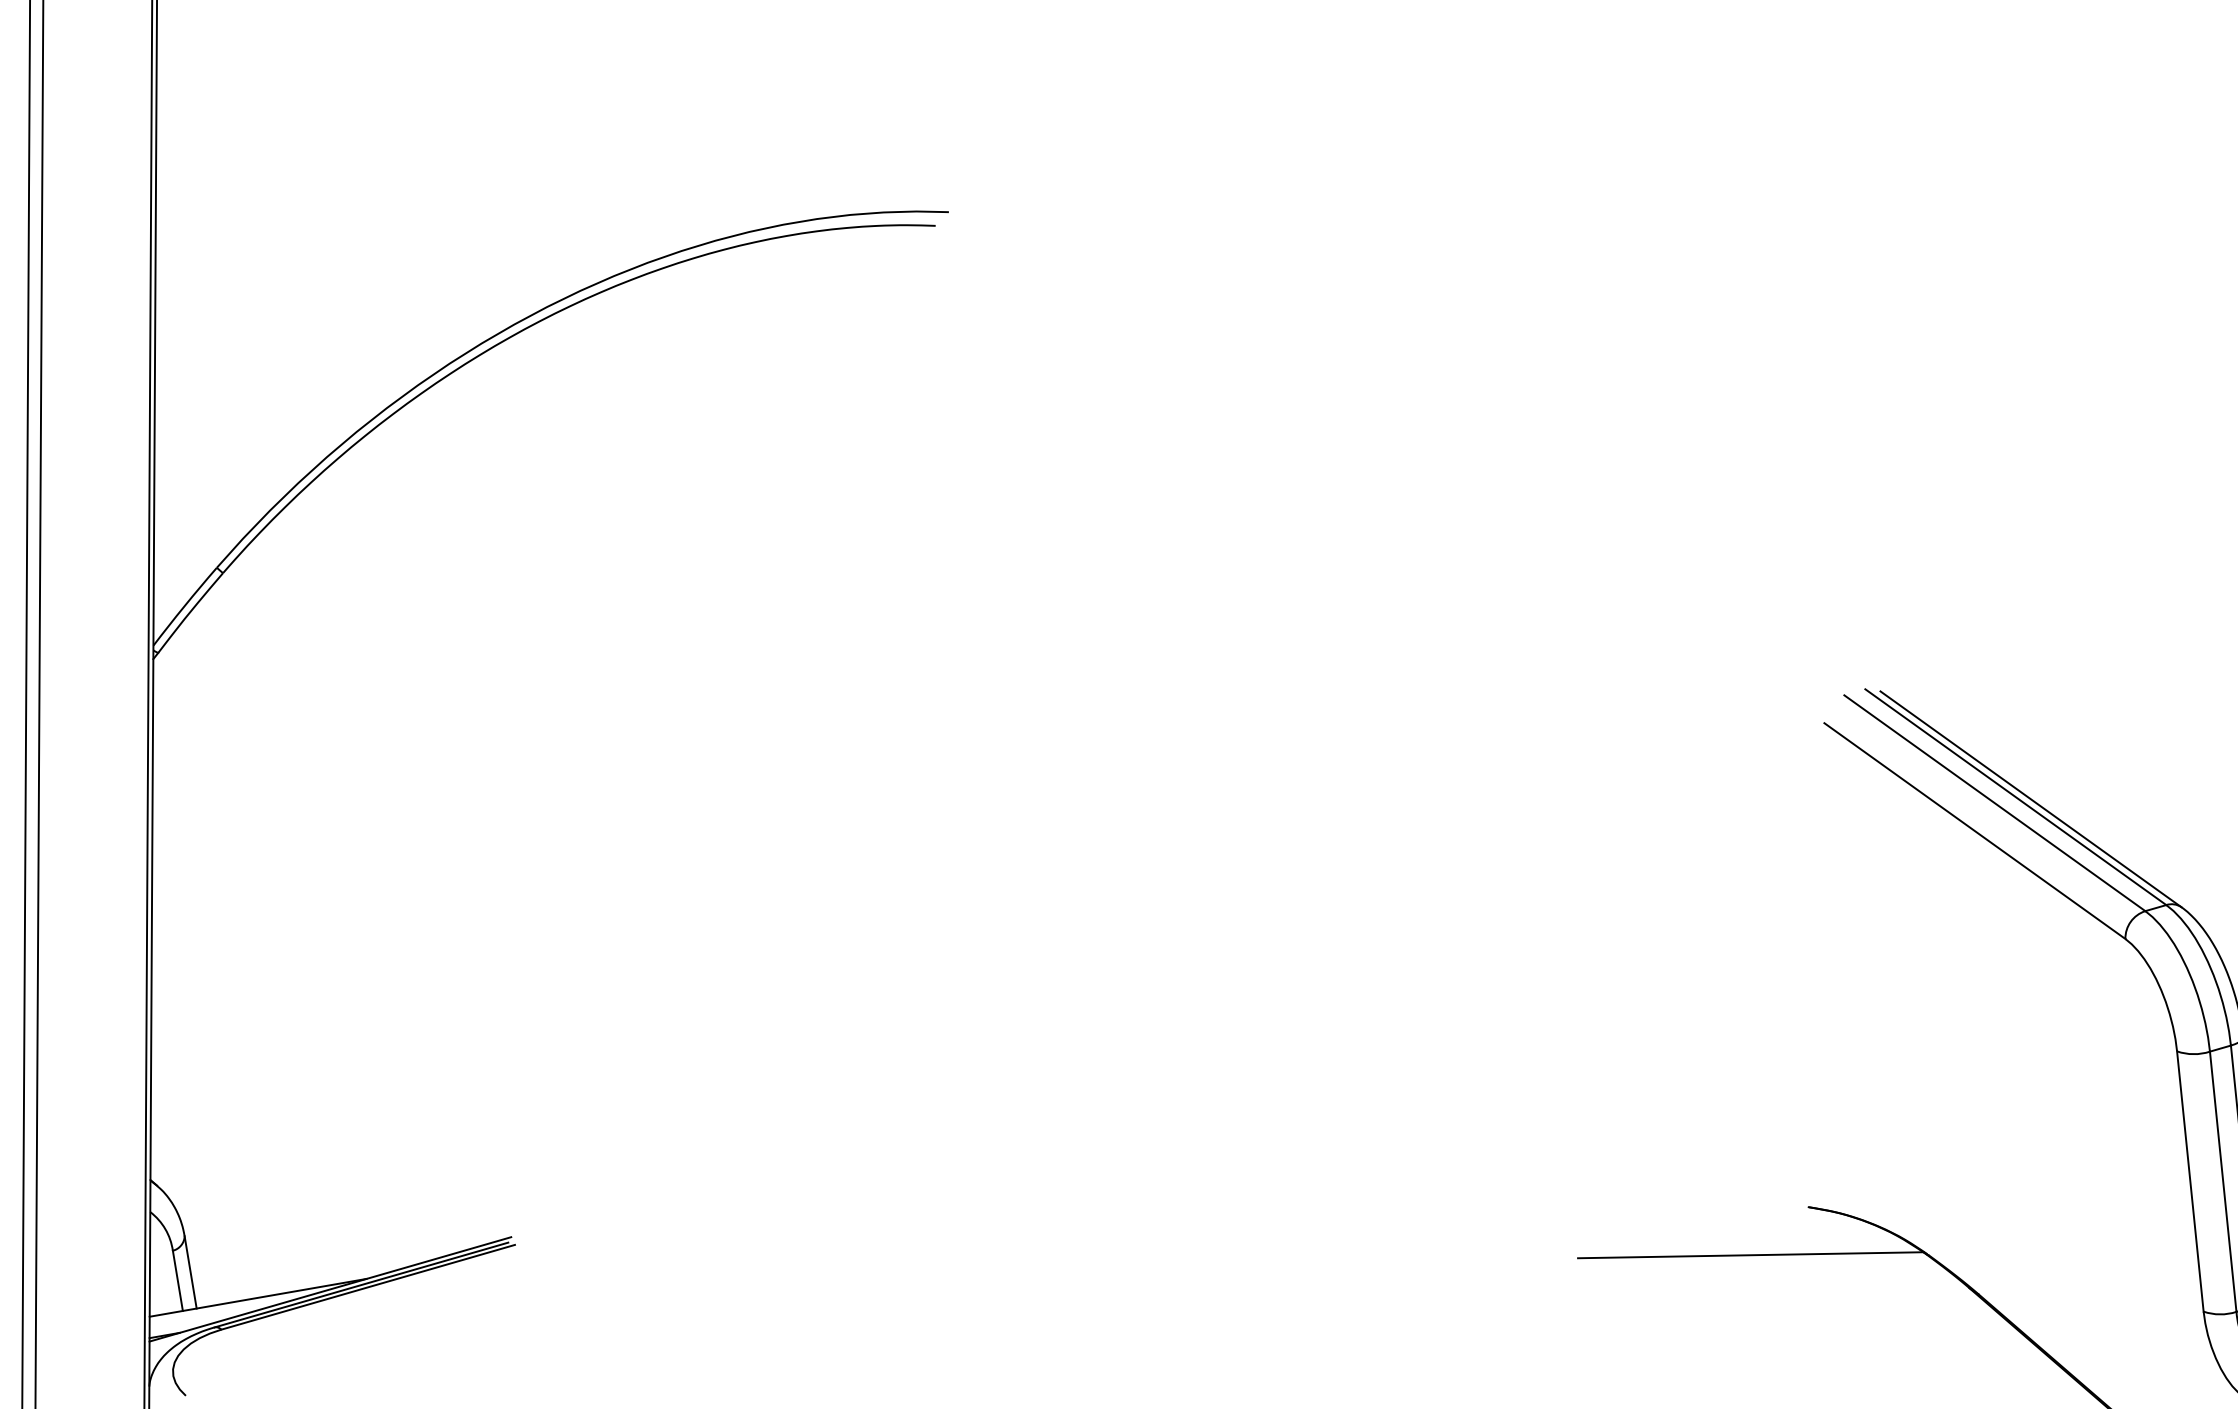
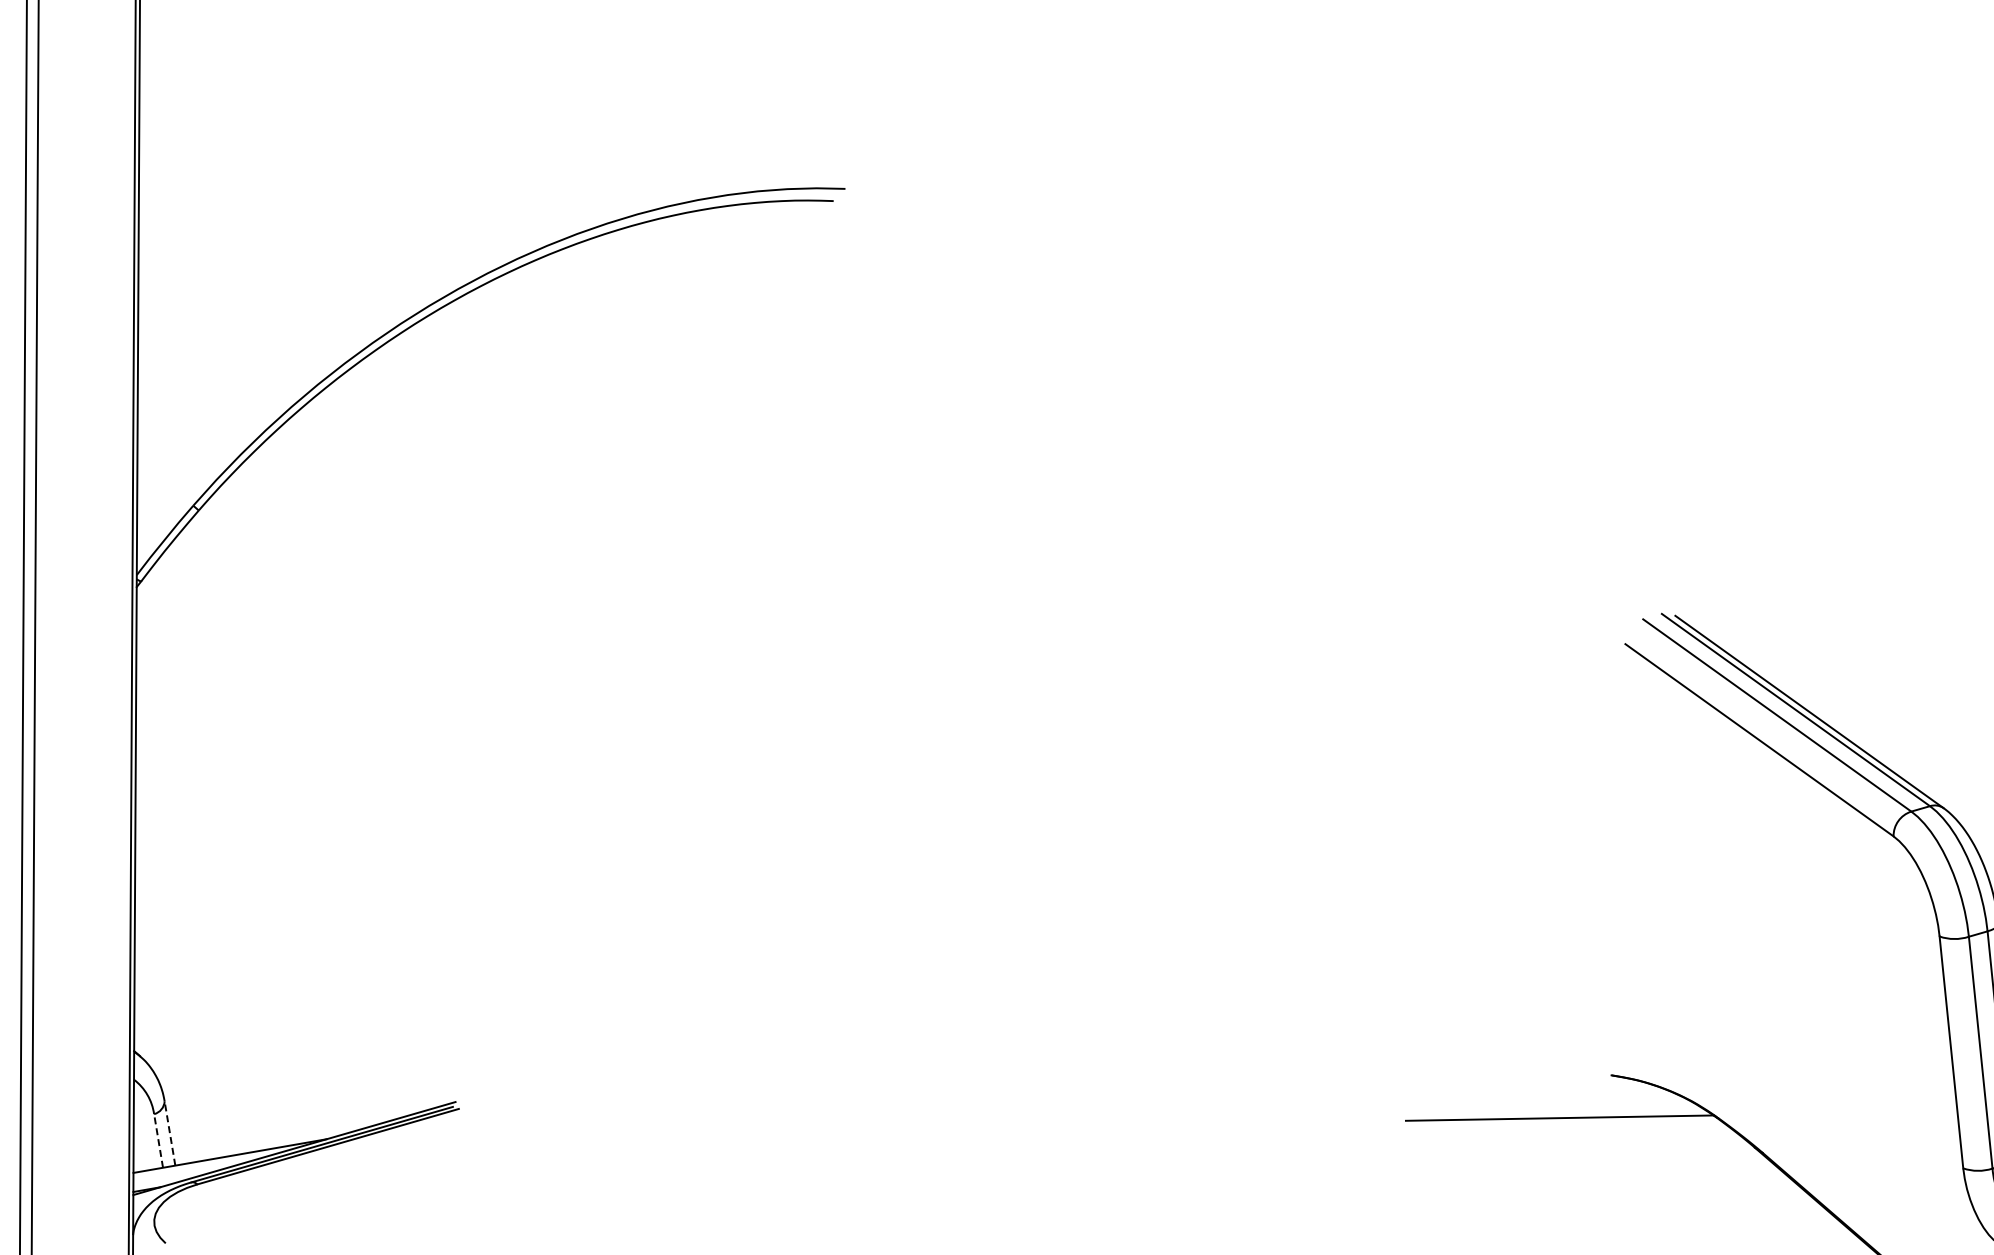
line: (190, 1272) -> (169, 1133), solid -> dashed
line: (177, 1280) -> (158, 1140), solid -> dashed

